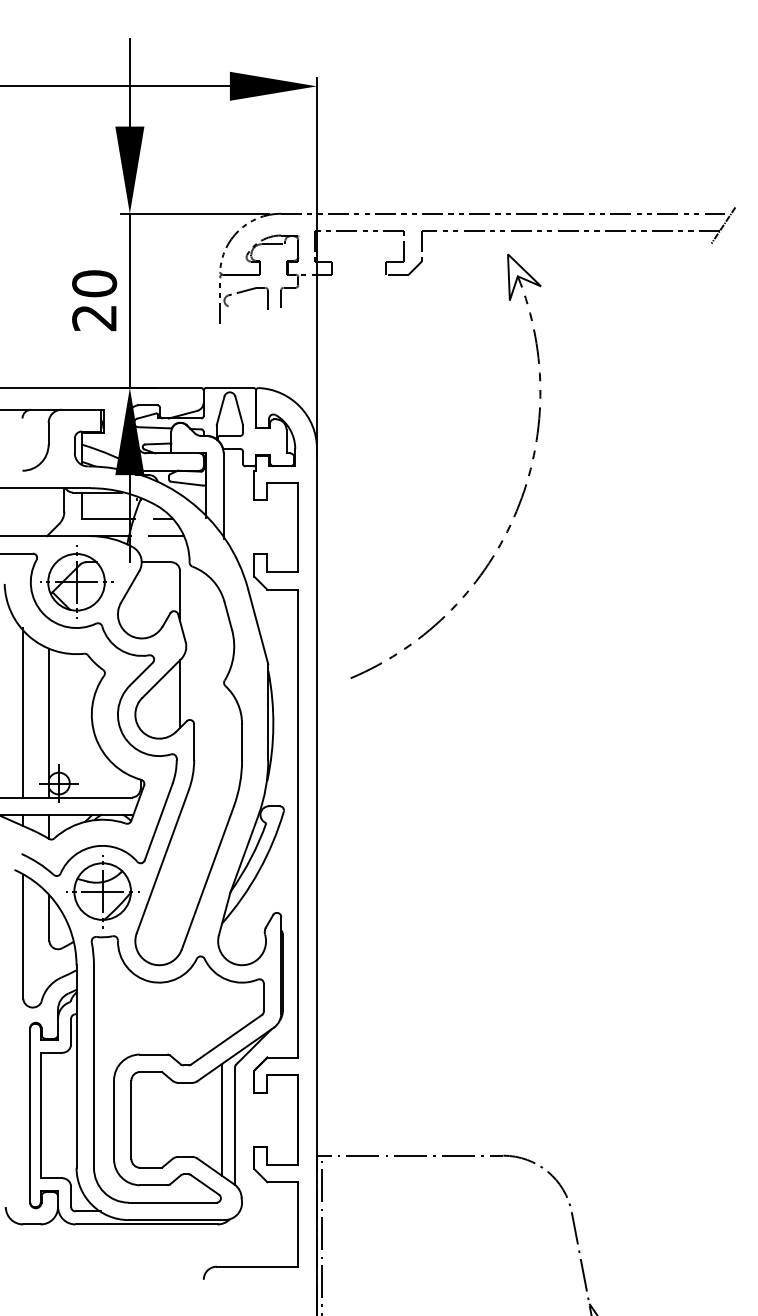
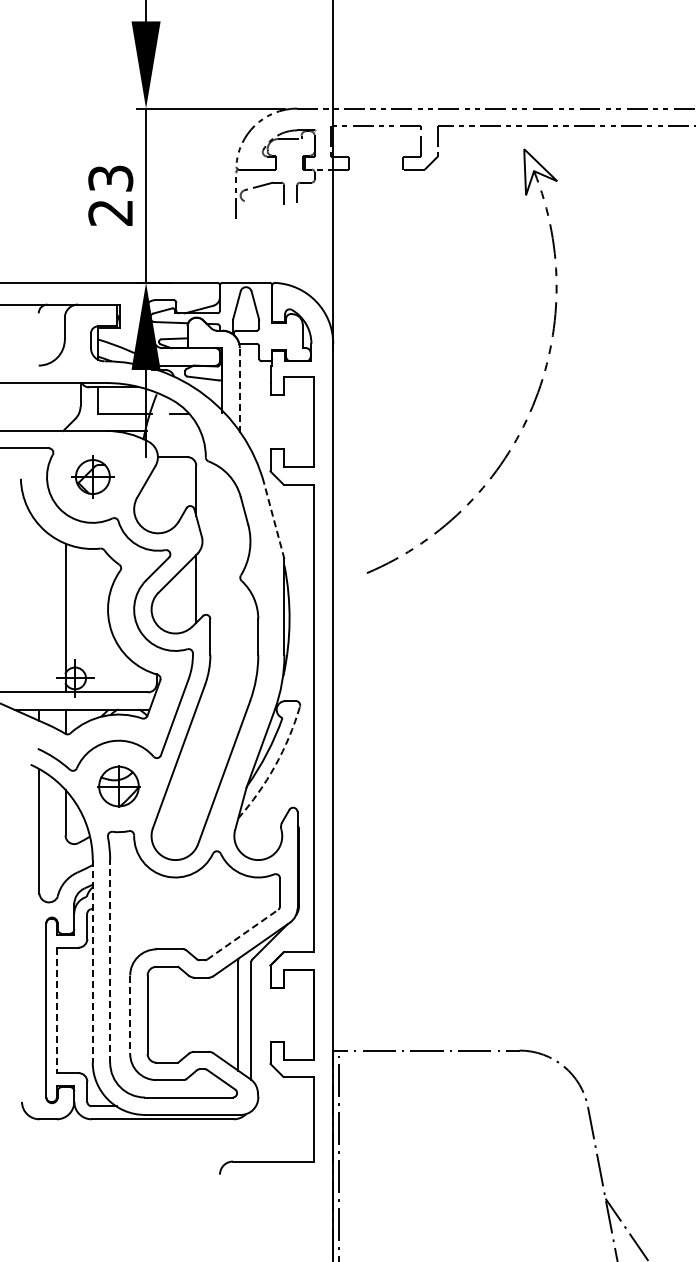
text: (94, 283) -> (110, 178), 20 -> 23
line: (223, 495) -> (239, 390), solid -> dashed
line: (165, 536) -> (181, 431), removed
part: (76, 581) -> (92, 476), size x0.6
line: (258, 626) -> (274, 521), solid -> dashed
line: (23, 712) -> (39, 607), removed
arc: (259, 871) -> (275, 766), solid -> dashed
part: (102, 891) -> (118, 786), size x0.7
line: (226, 1039) -> (242, 934), solid -> dashed
line: (93, 1066) -> (109, 961), solid -> dashed
line: (76, 1067) -> (92, 962), solid -> dashed
line: (40, 1115) -> (56, 1010), solid -> dashed
line: (114, 1120) -> (130, 1015), solid -> dashed

